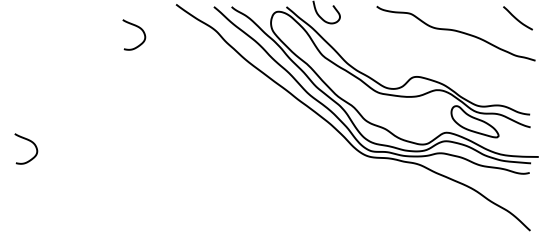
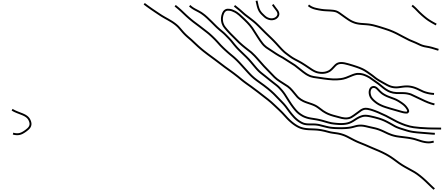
curve: (138, 28) -> (113, 23), removed

